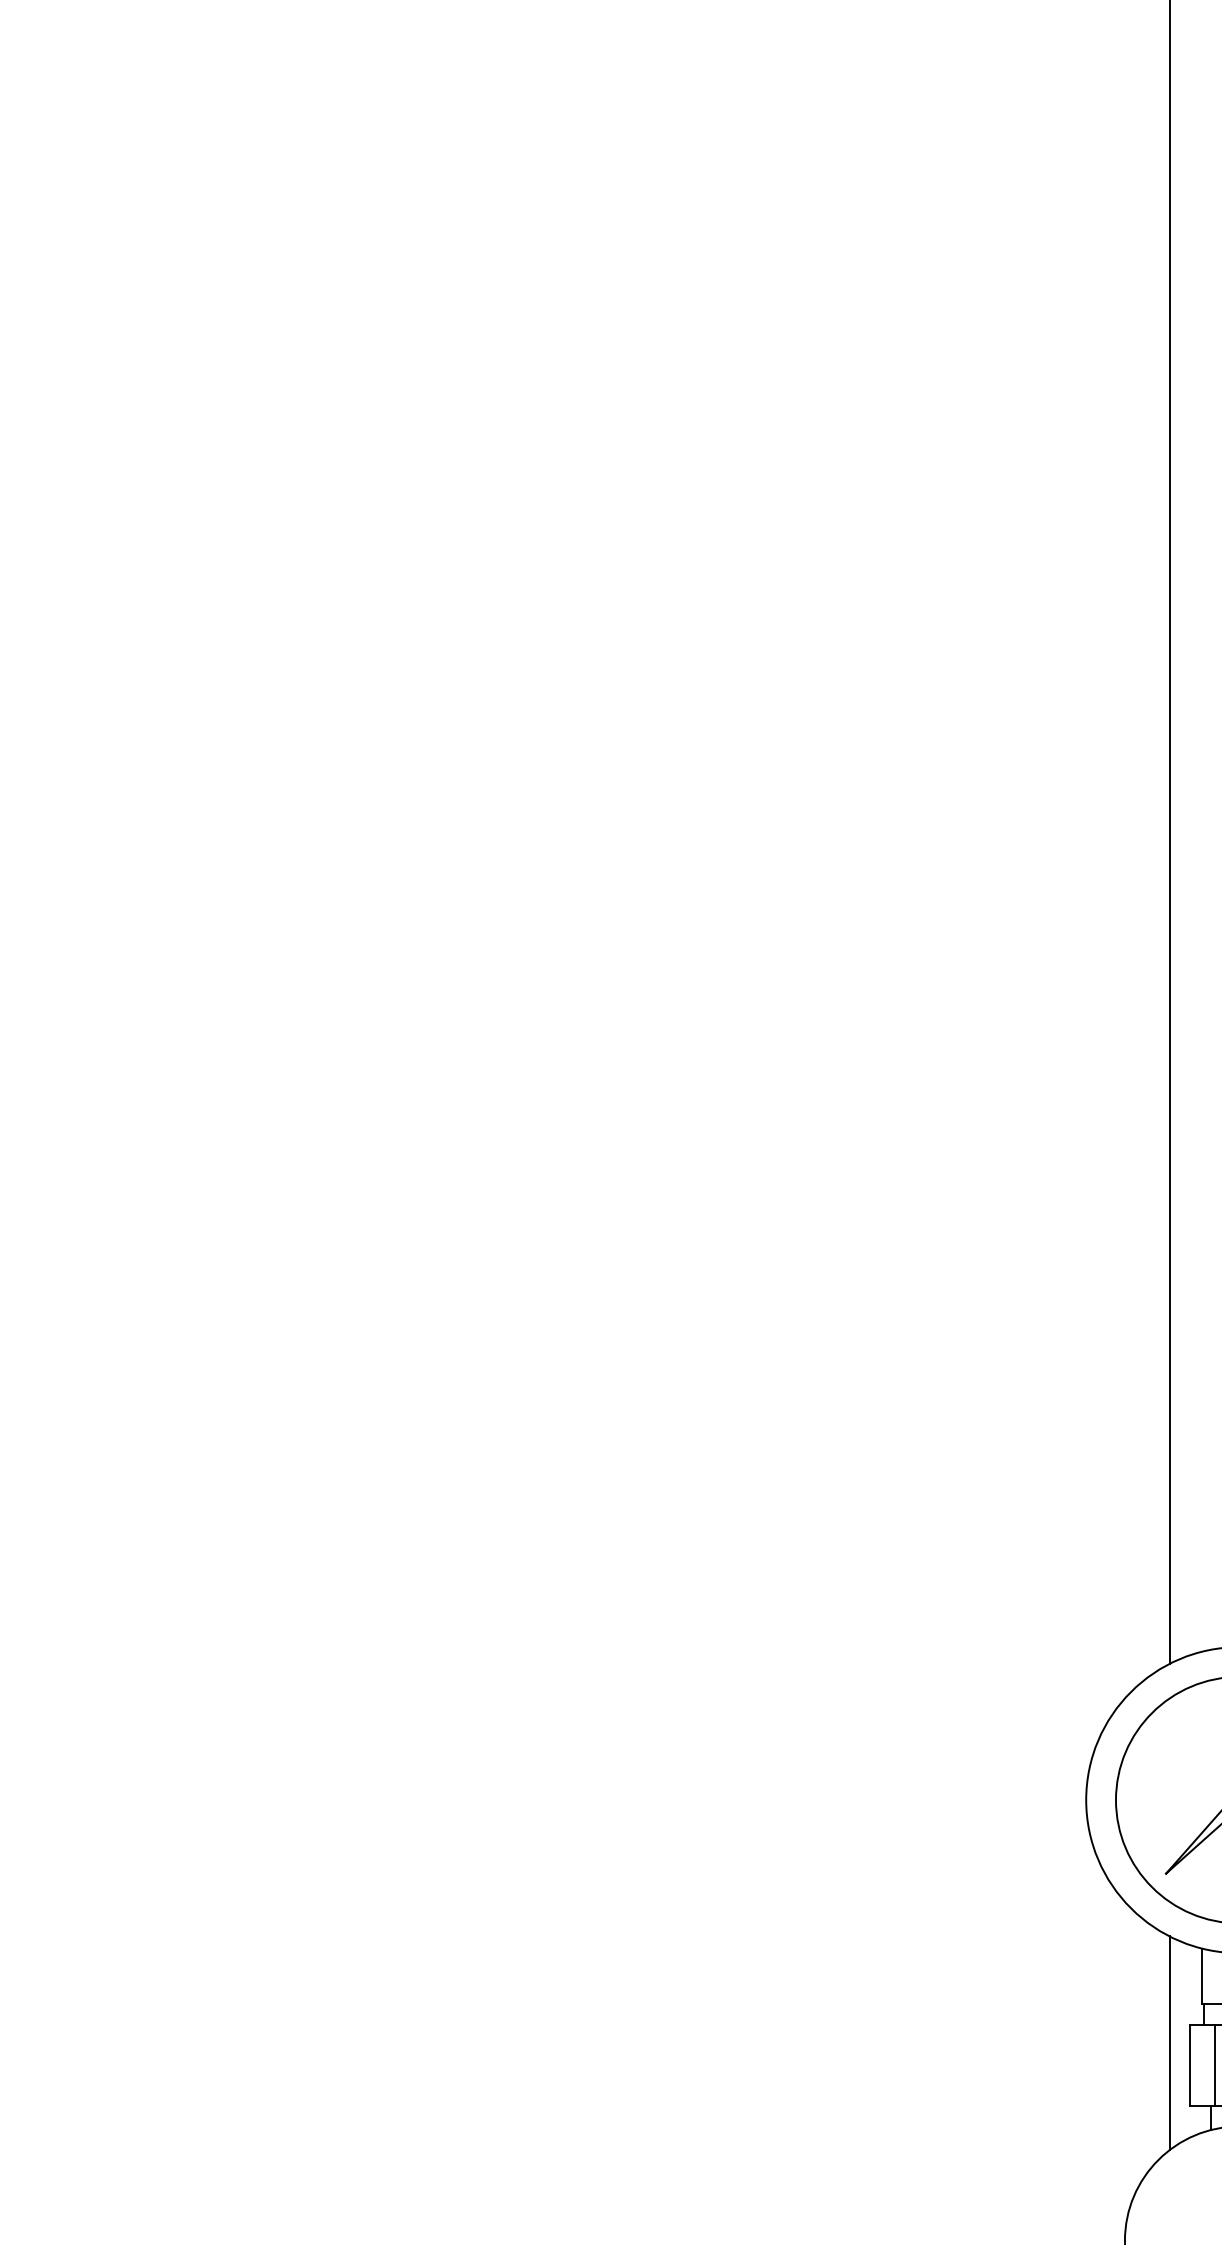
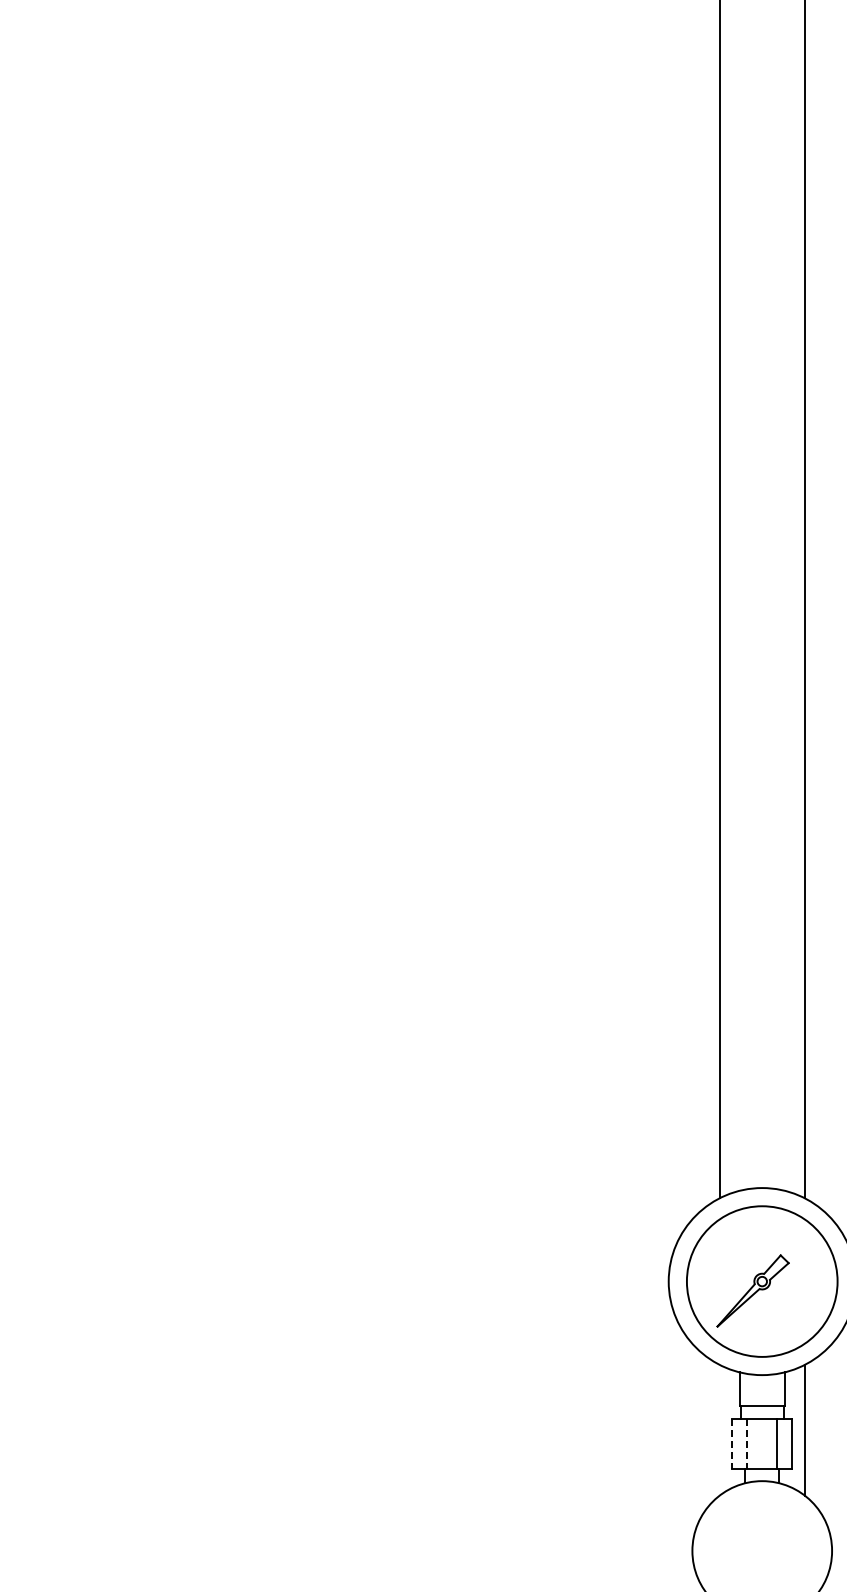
line: (1169, 2042) -> (719, 1429), removed
line: (1190, 2064) -> (732, 1443), solid -> dashed
line: (1215, 2064) -> (747, 1443), solid -> dashed

